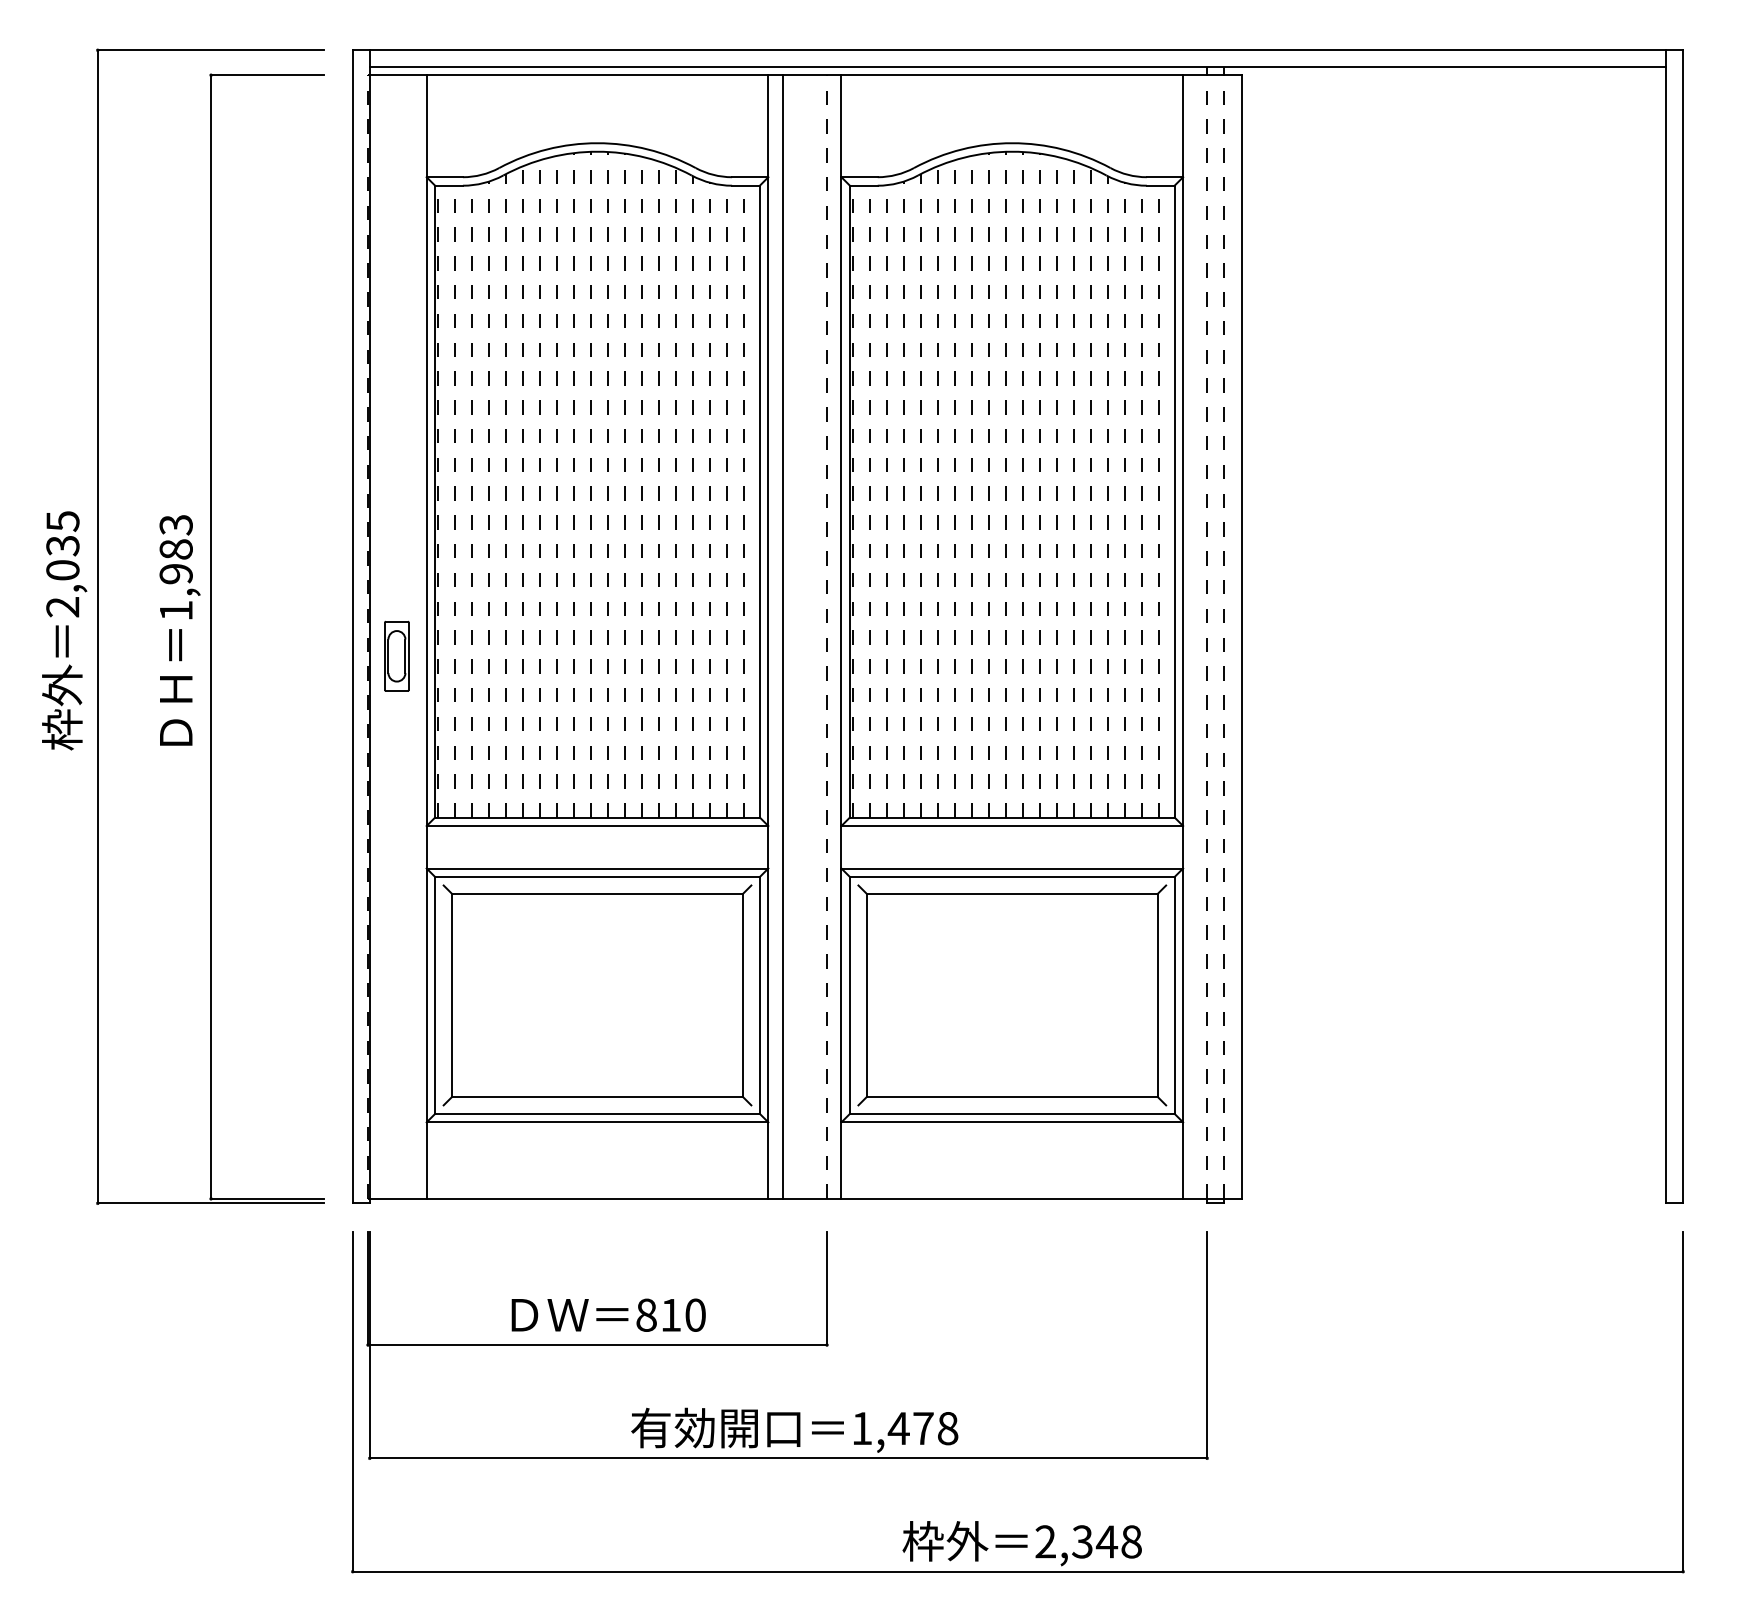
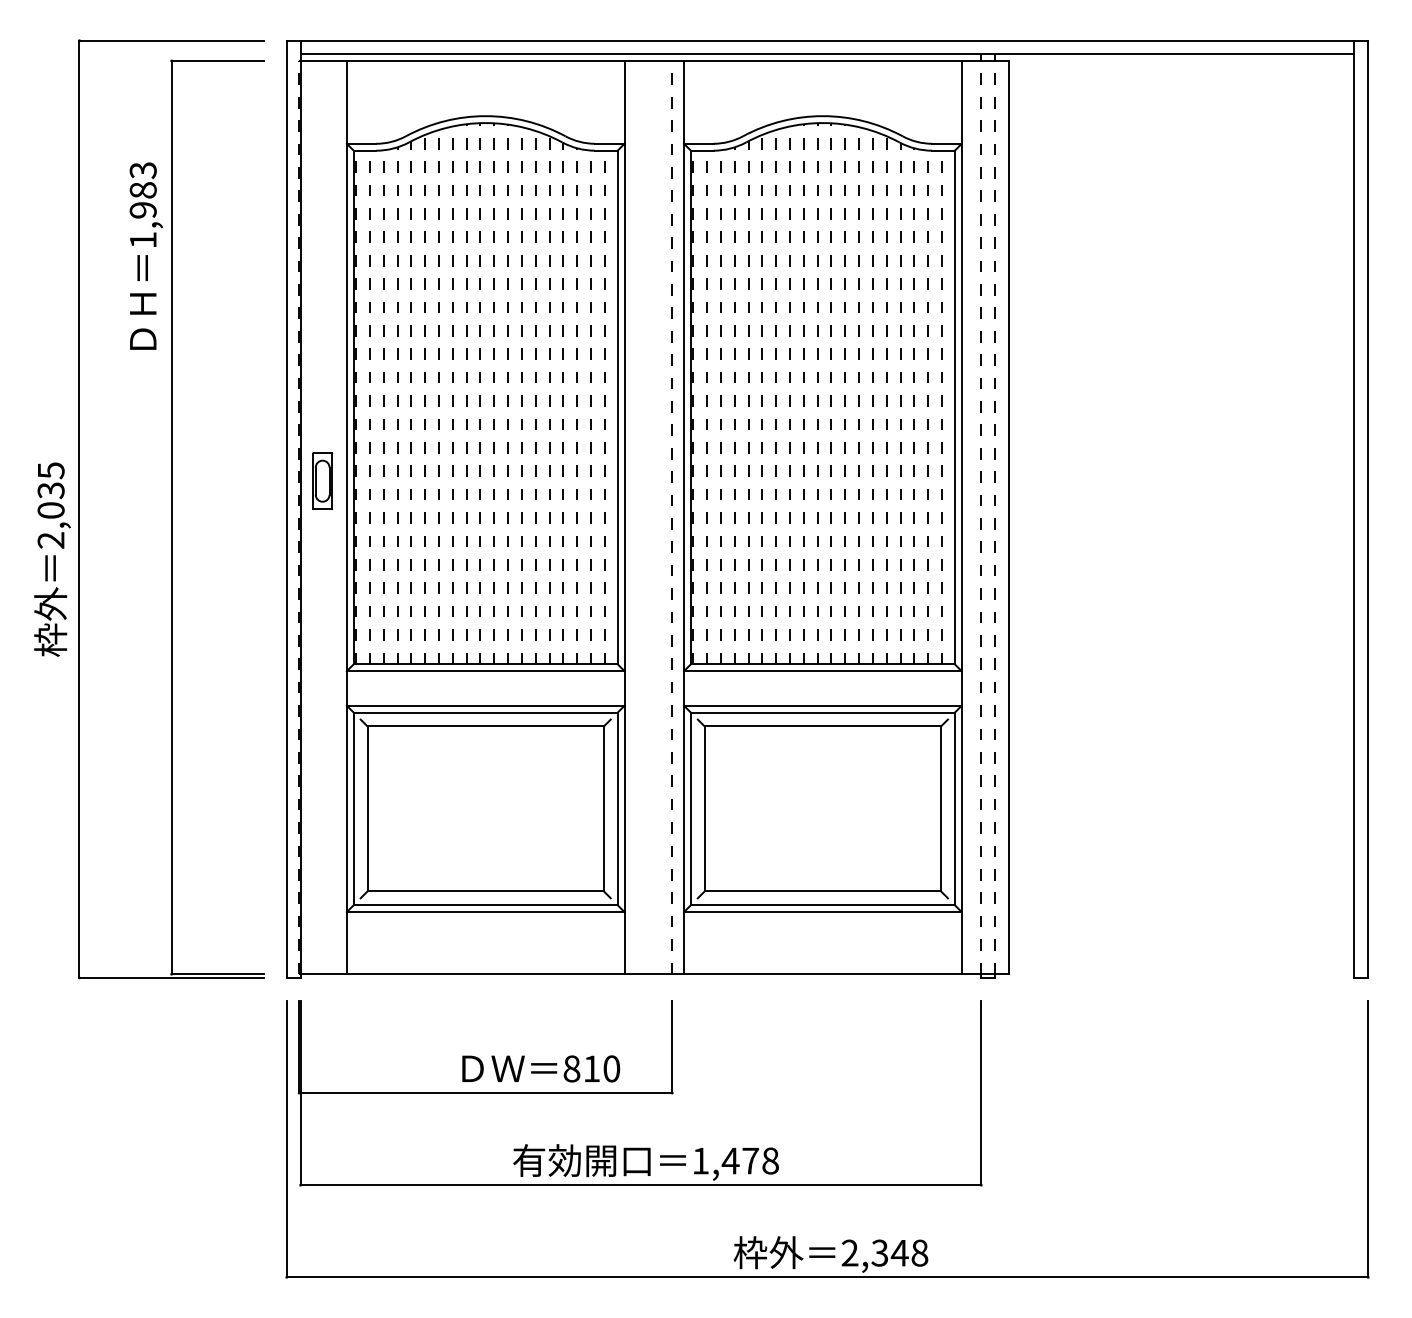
text: (64, 630) -> (52, 559), moved
text: (179, 630) -> (145, 256), moved
line: (782, 636) -> (636, 517), removed
part: (396, 655) -> (322, 480), moved
text: (608, 1314) -> (540, 1068), moved

